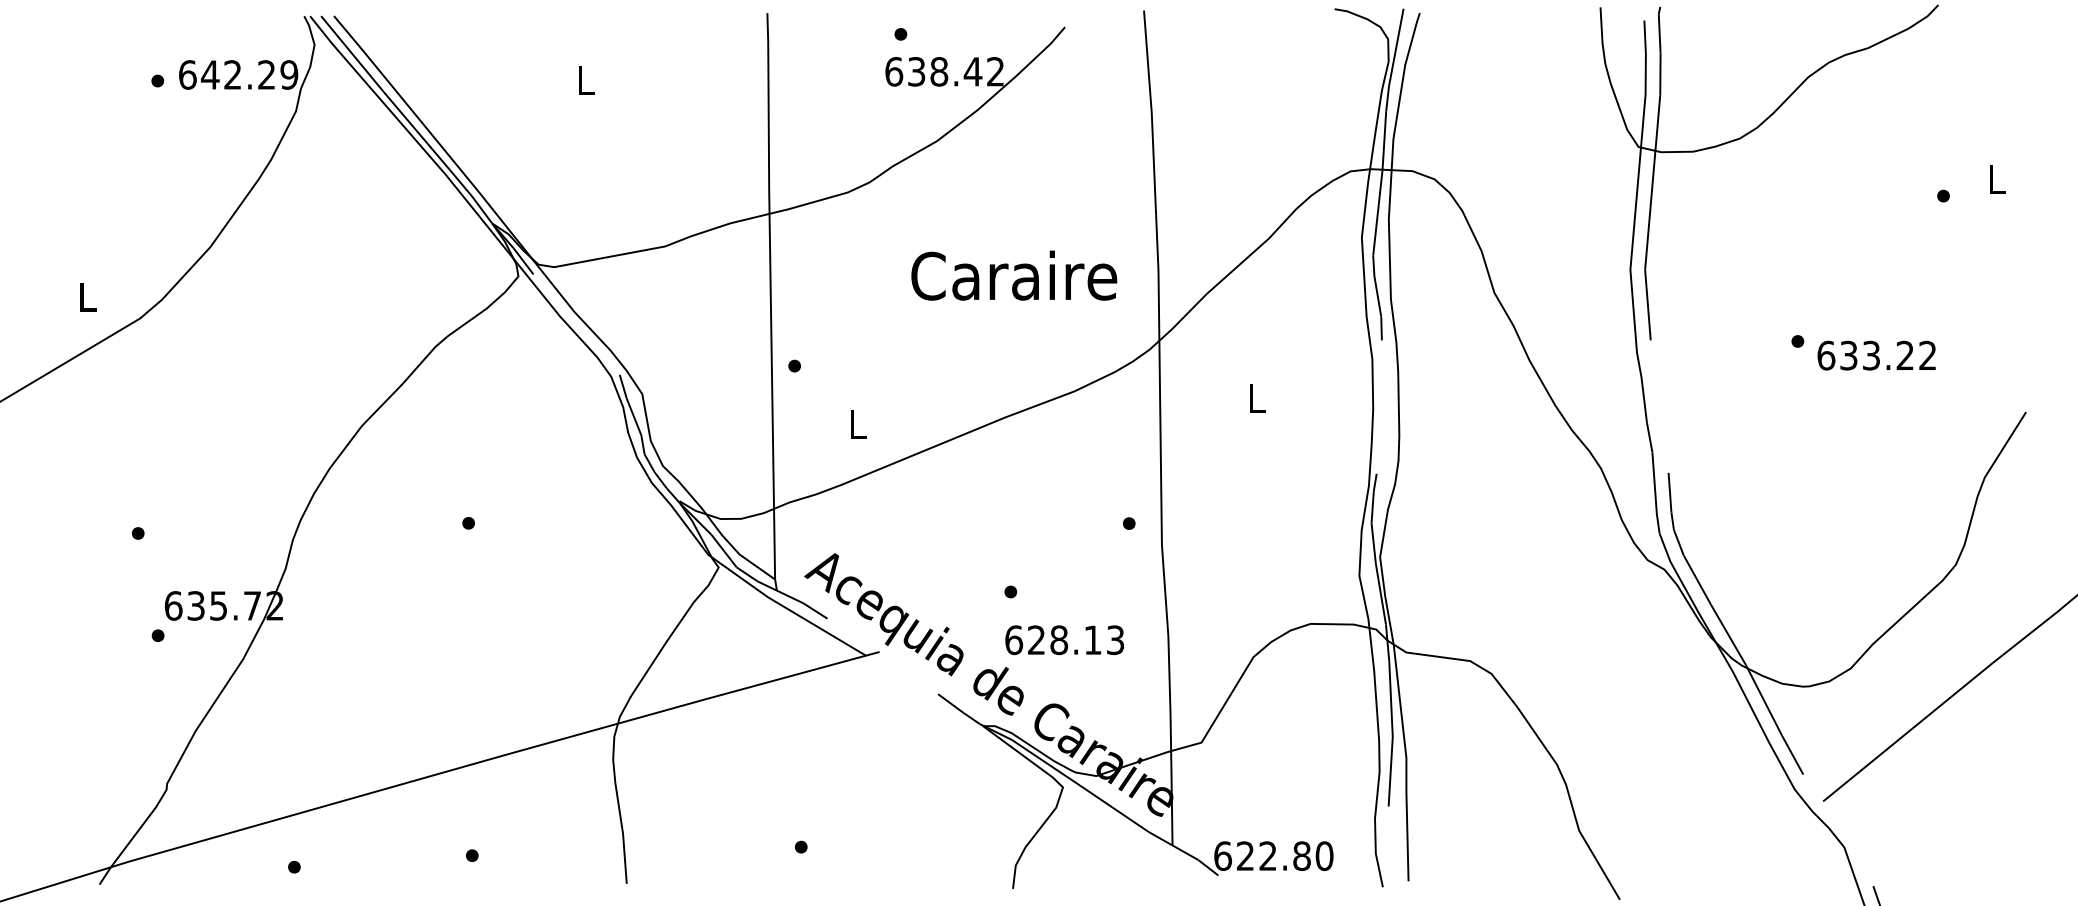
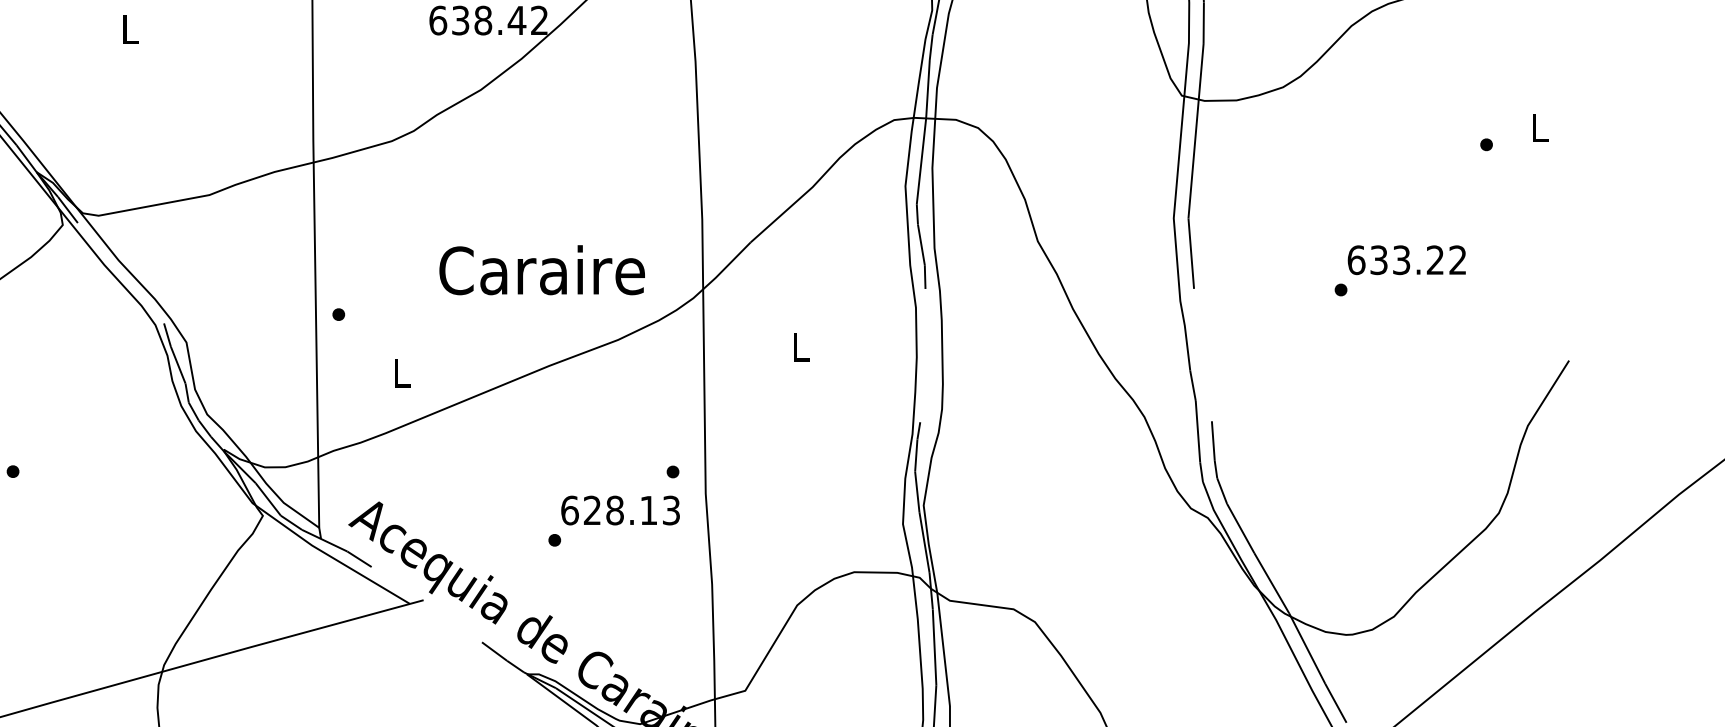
text: (1014, 275) -> (542, 270), moved
text: (1876, 355) -> (1406, 260), moved
text: (1064, 640) -> (620, 510), moved

